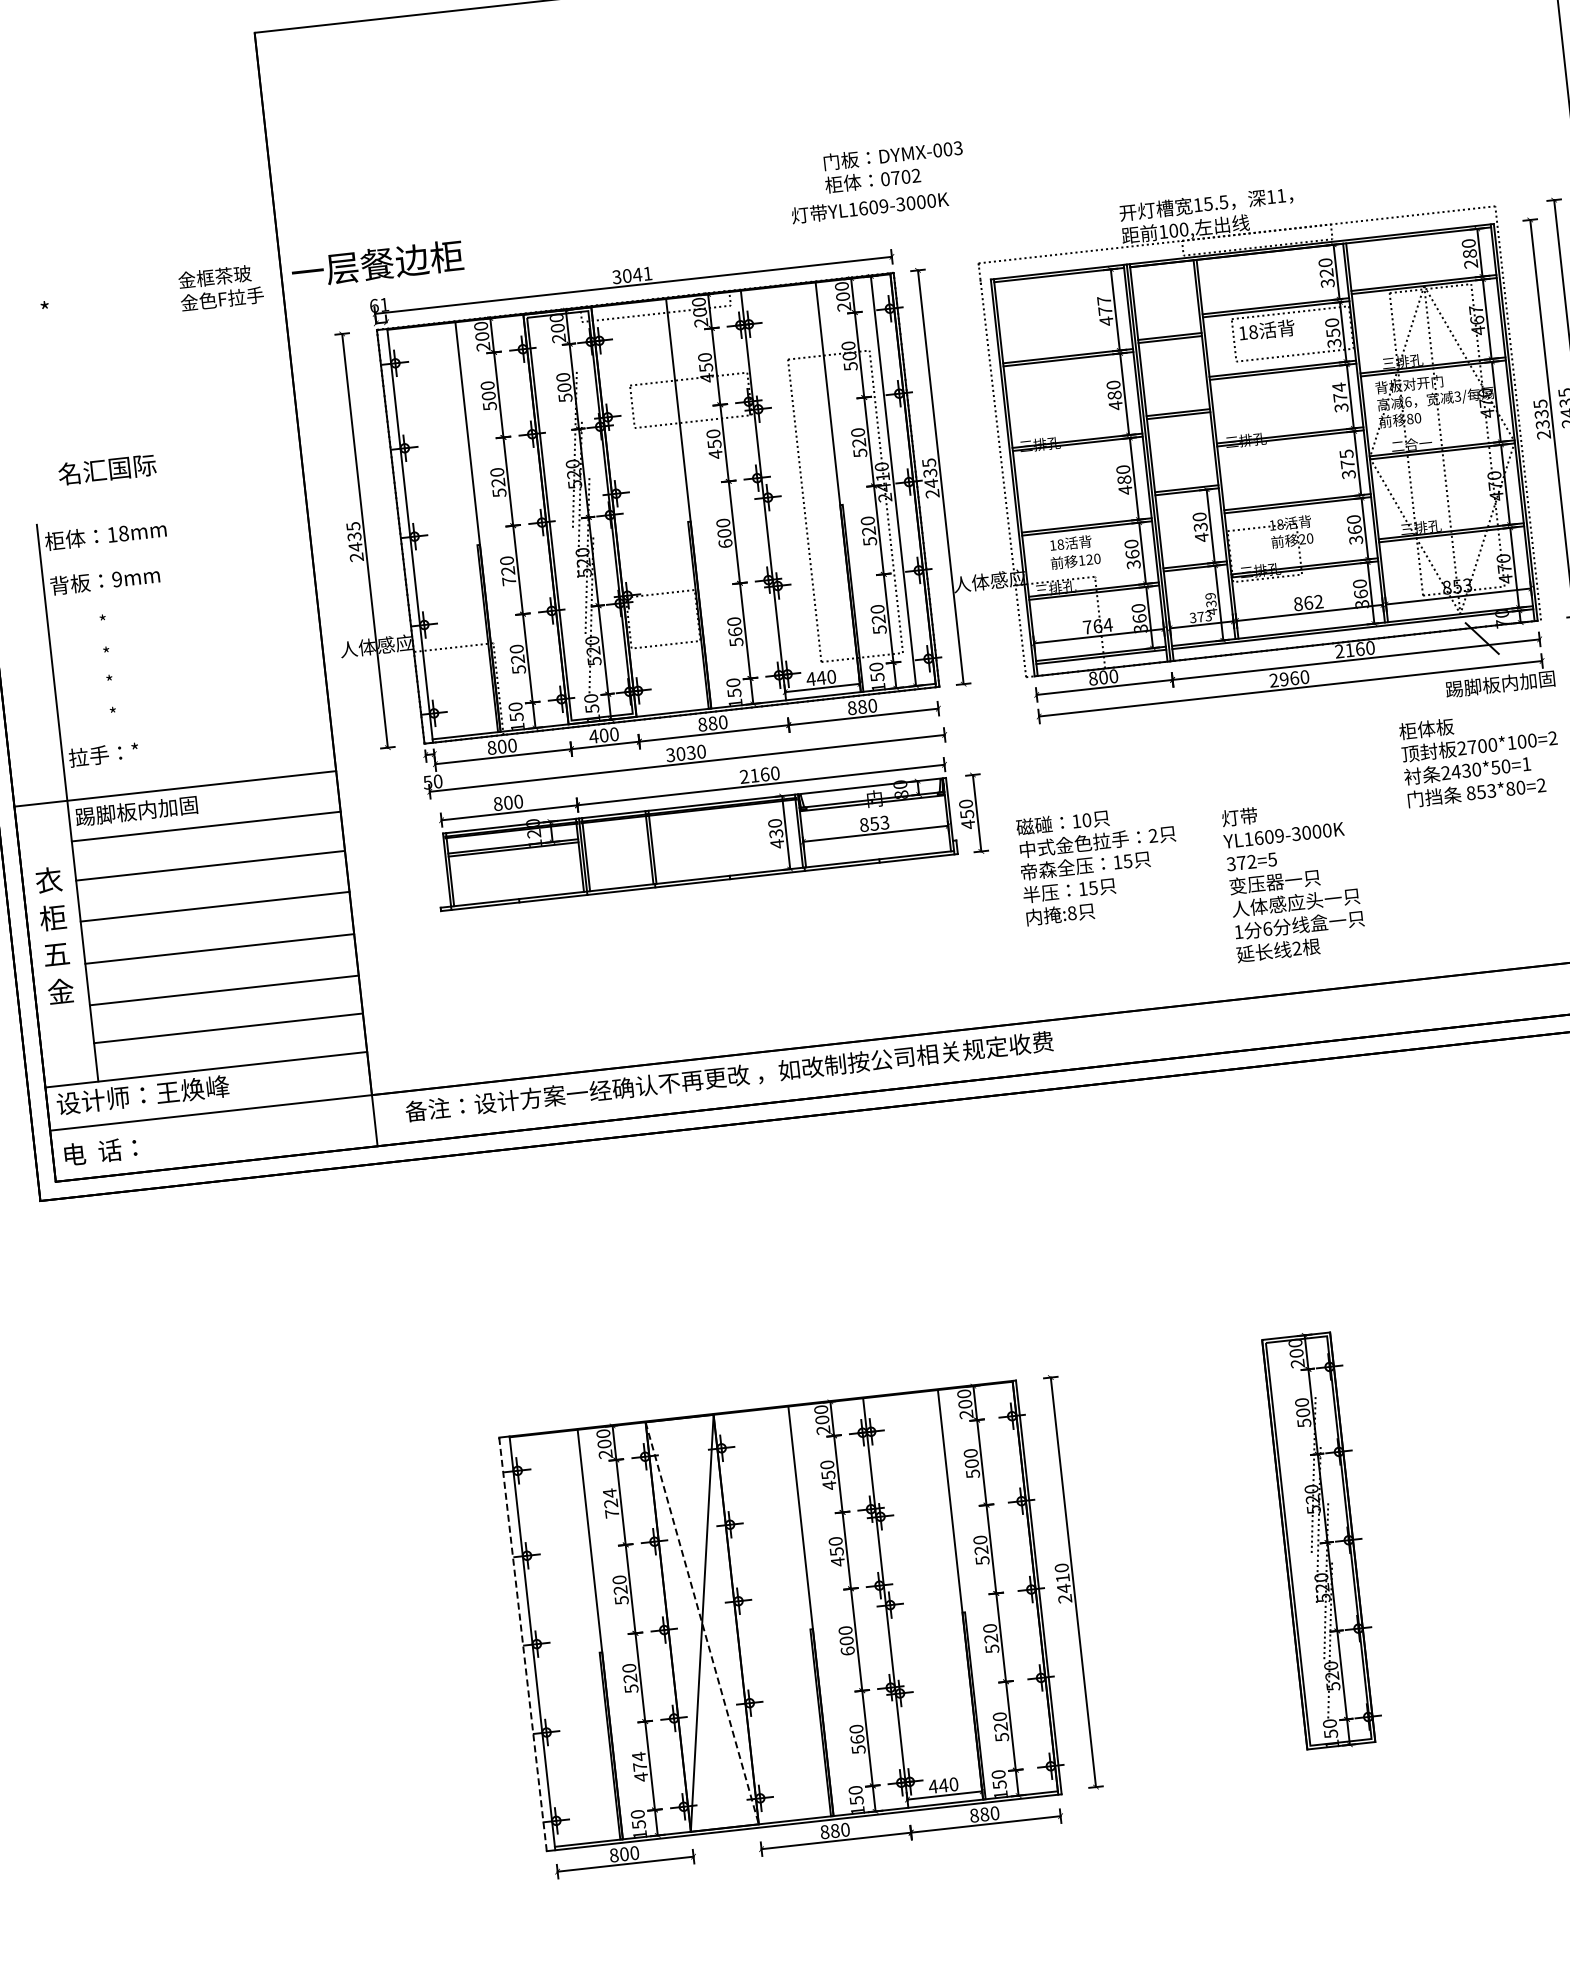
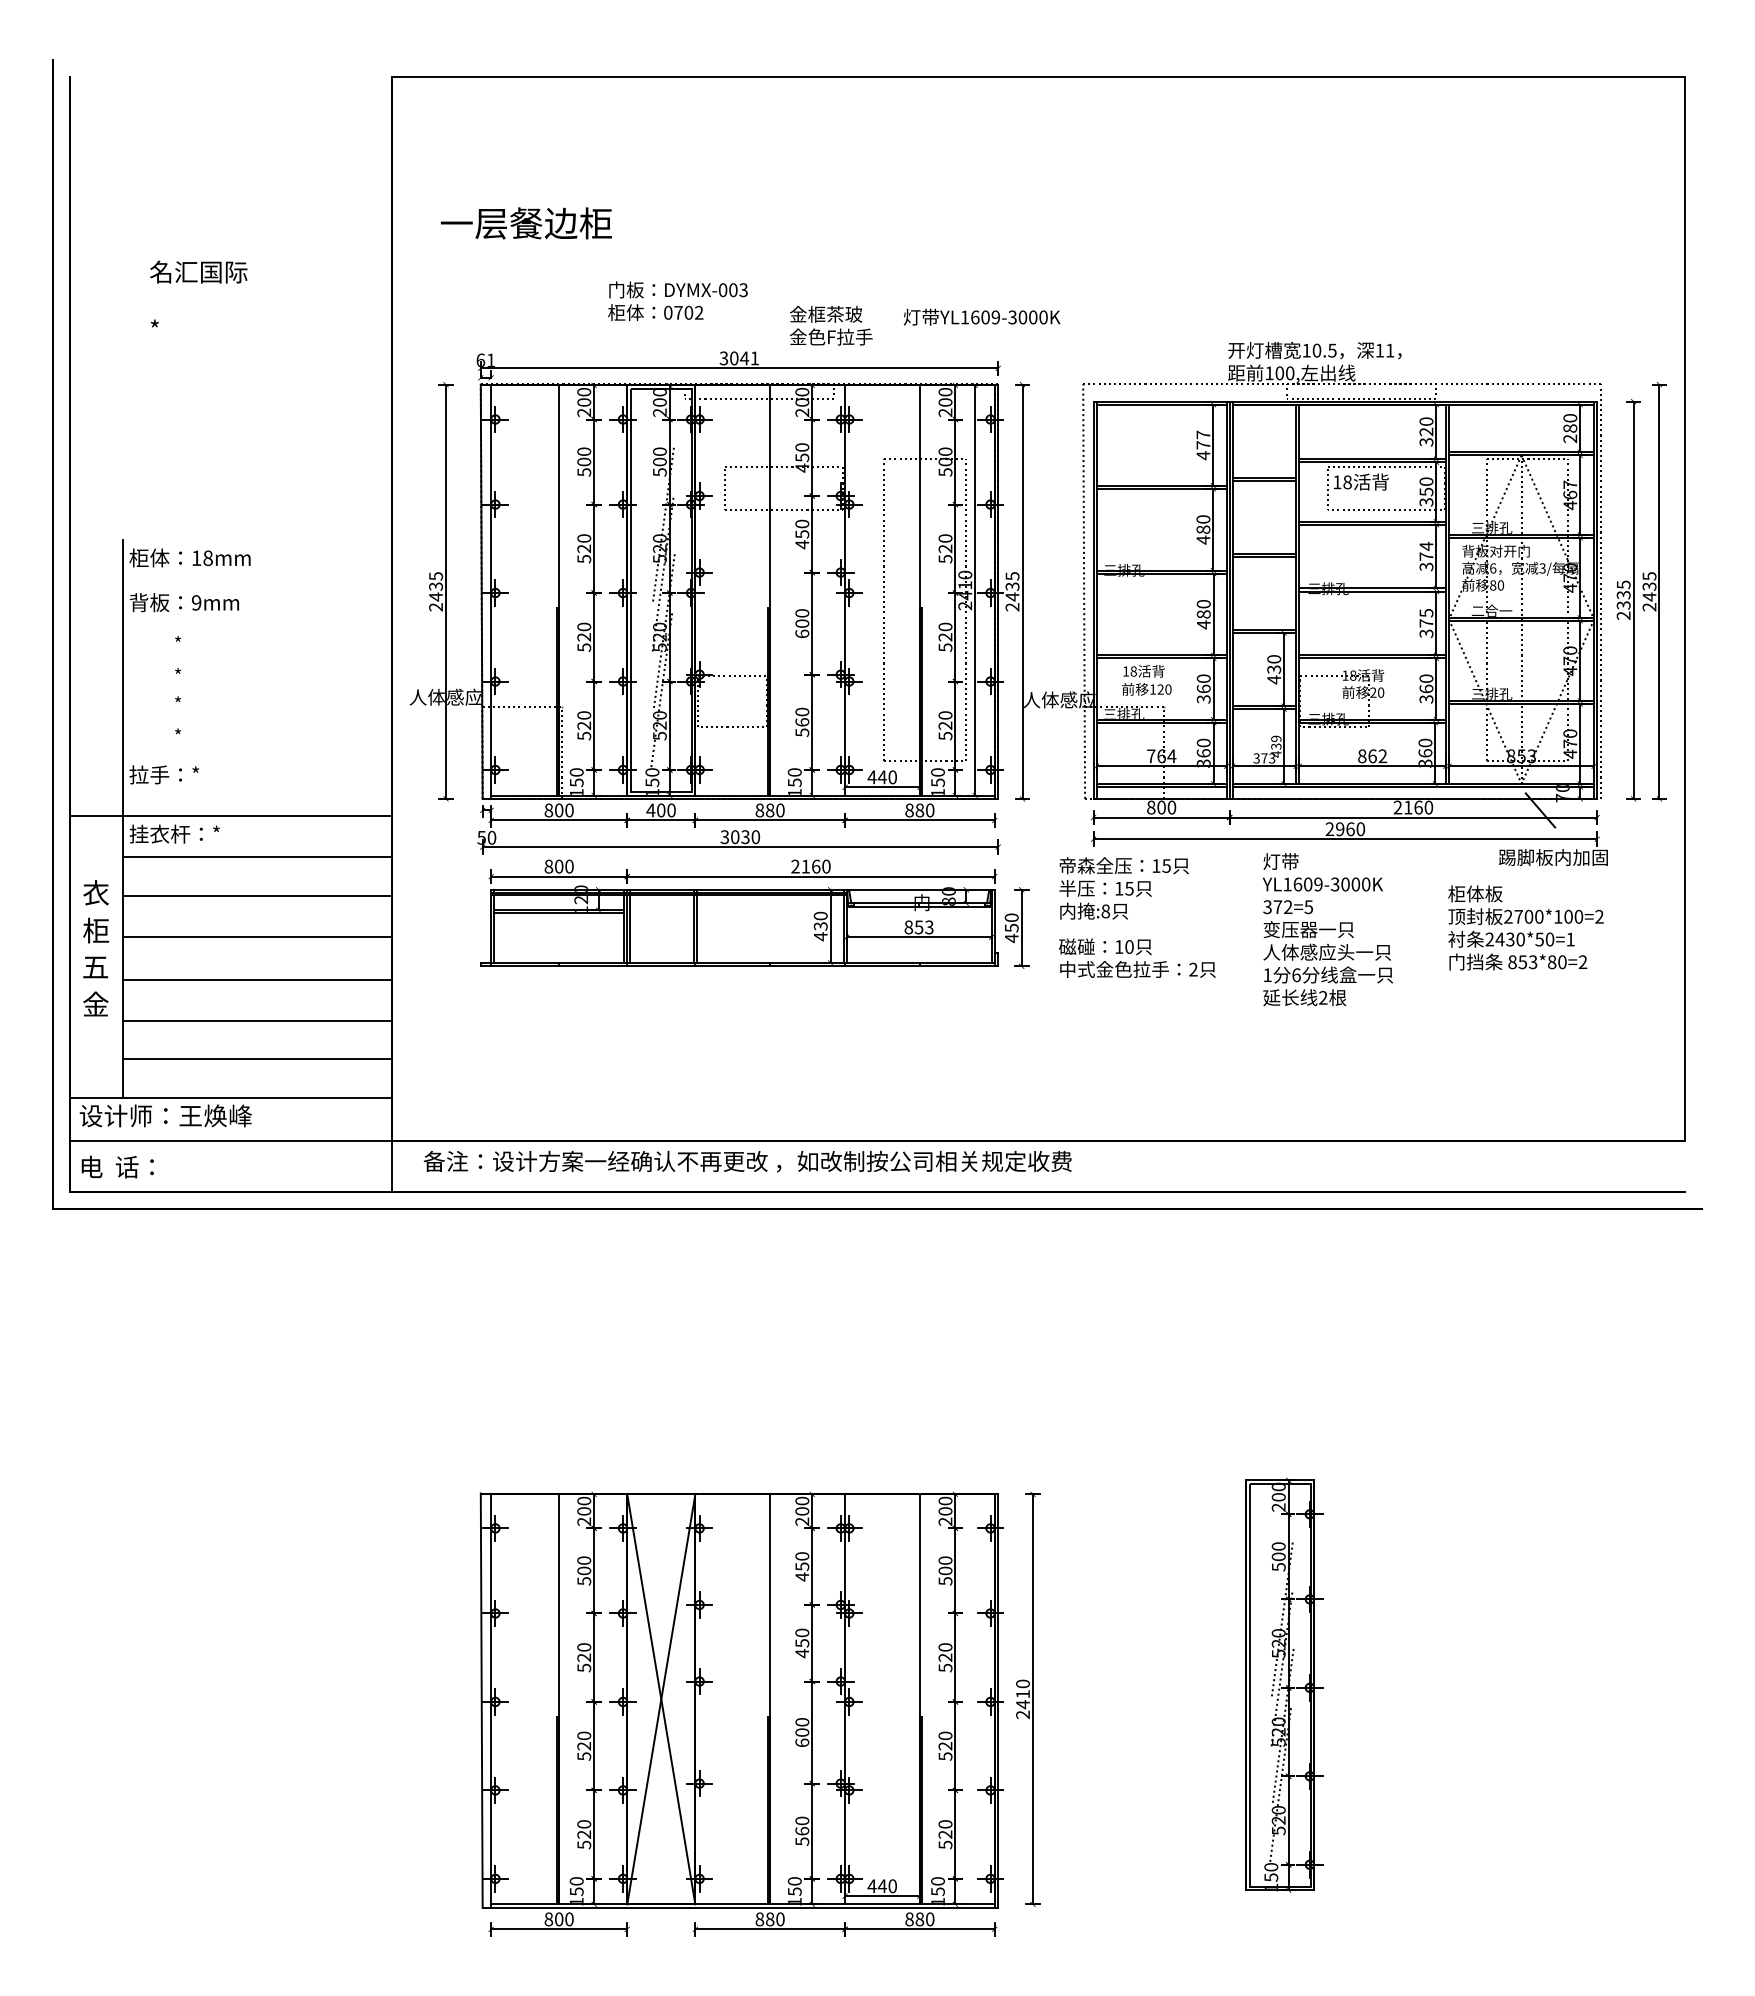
text: (893, 166) -> (677, 301), moved
text: (1207, 203) -> (1316, 350), 15.5 -> 10.5
text: (377, 264) -> (526, 223), moved
text: (221, 287) -> (831, 325), moved
text: (106, 468) -> (198, 271), moved
text: (509, 581) -> (584, 647), 720 -> 520
text: (136, 810) -> (190, 833), 踢脚板内加固 -> 挂衣杆：*
text: (1293, 879) -> (1327, 929), moved
text: (1087, 888) -> (1123, 888), moved
text: (611, 1503) -> (584, 1570), 724 -> 500
line: (702, 1623) -> (661, 1699), dashed -> solid
line: (522, 1644) -> (481, 1700), dashed -> solid
text: (640, 1766) -> (584, 1834), 474 -> 520

